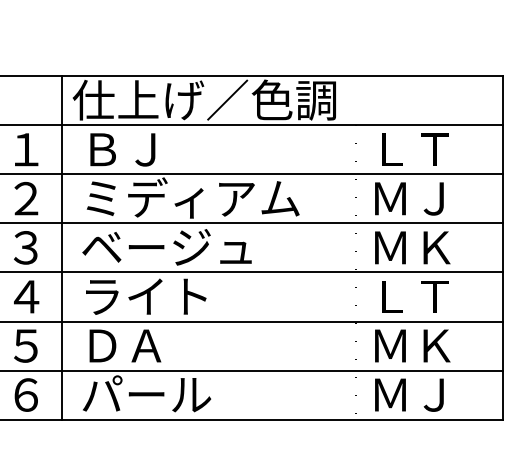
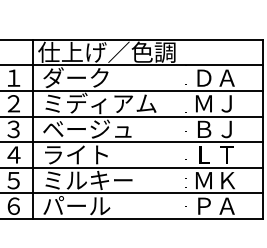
text: (144, 148) -> (75, 77), ＢＪ -> ダーク
text: (412, 148) -> (215, 77), ＬＴ -> ＤＡ
text: (412, 248) -> (215, 129), ＭＫ -> ＢＪ
text: (169, 345) -> (88, 180), ＤＡ -> ミルキー
text: (412, 393) -> (215, 205), ＭＪ -> ＰＡ

